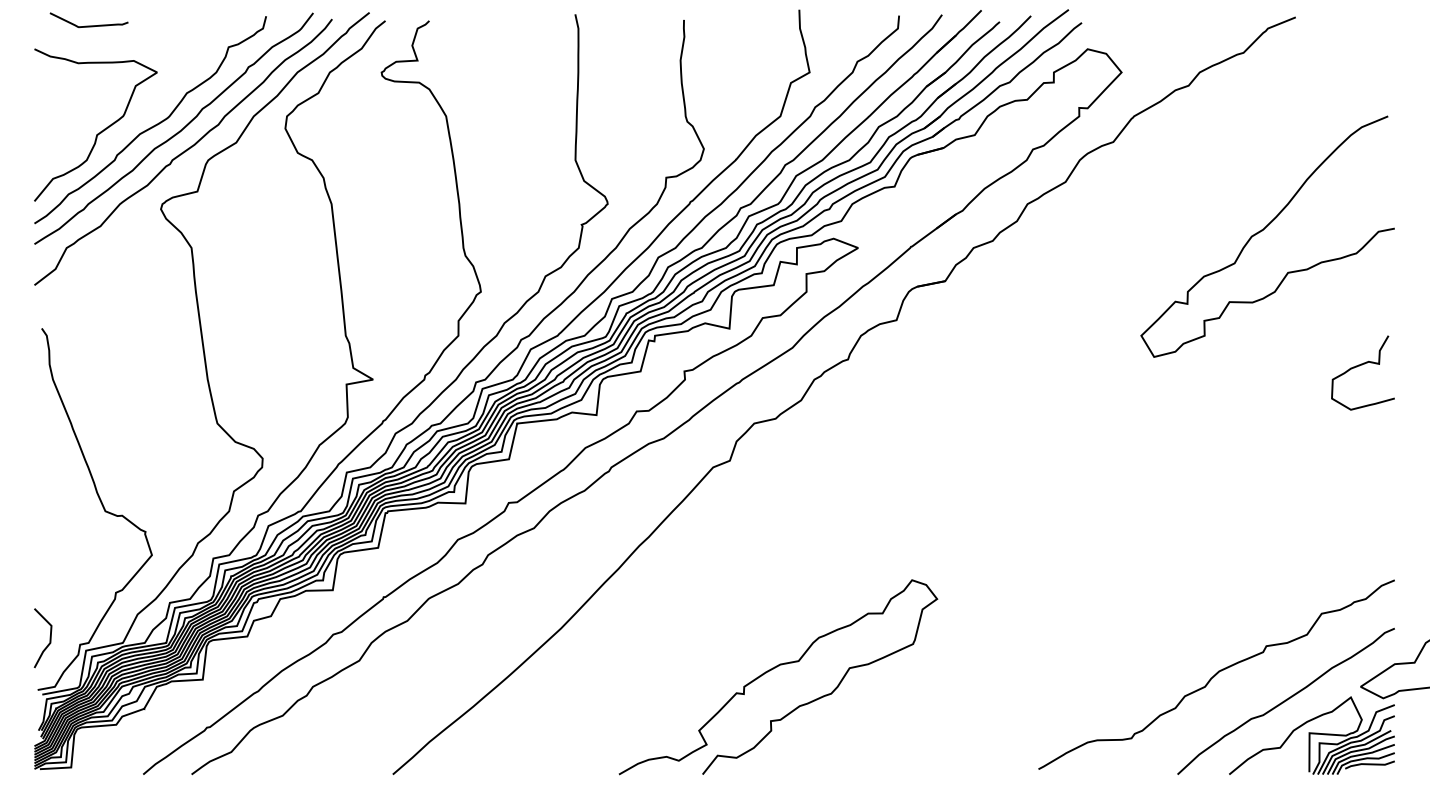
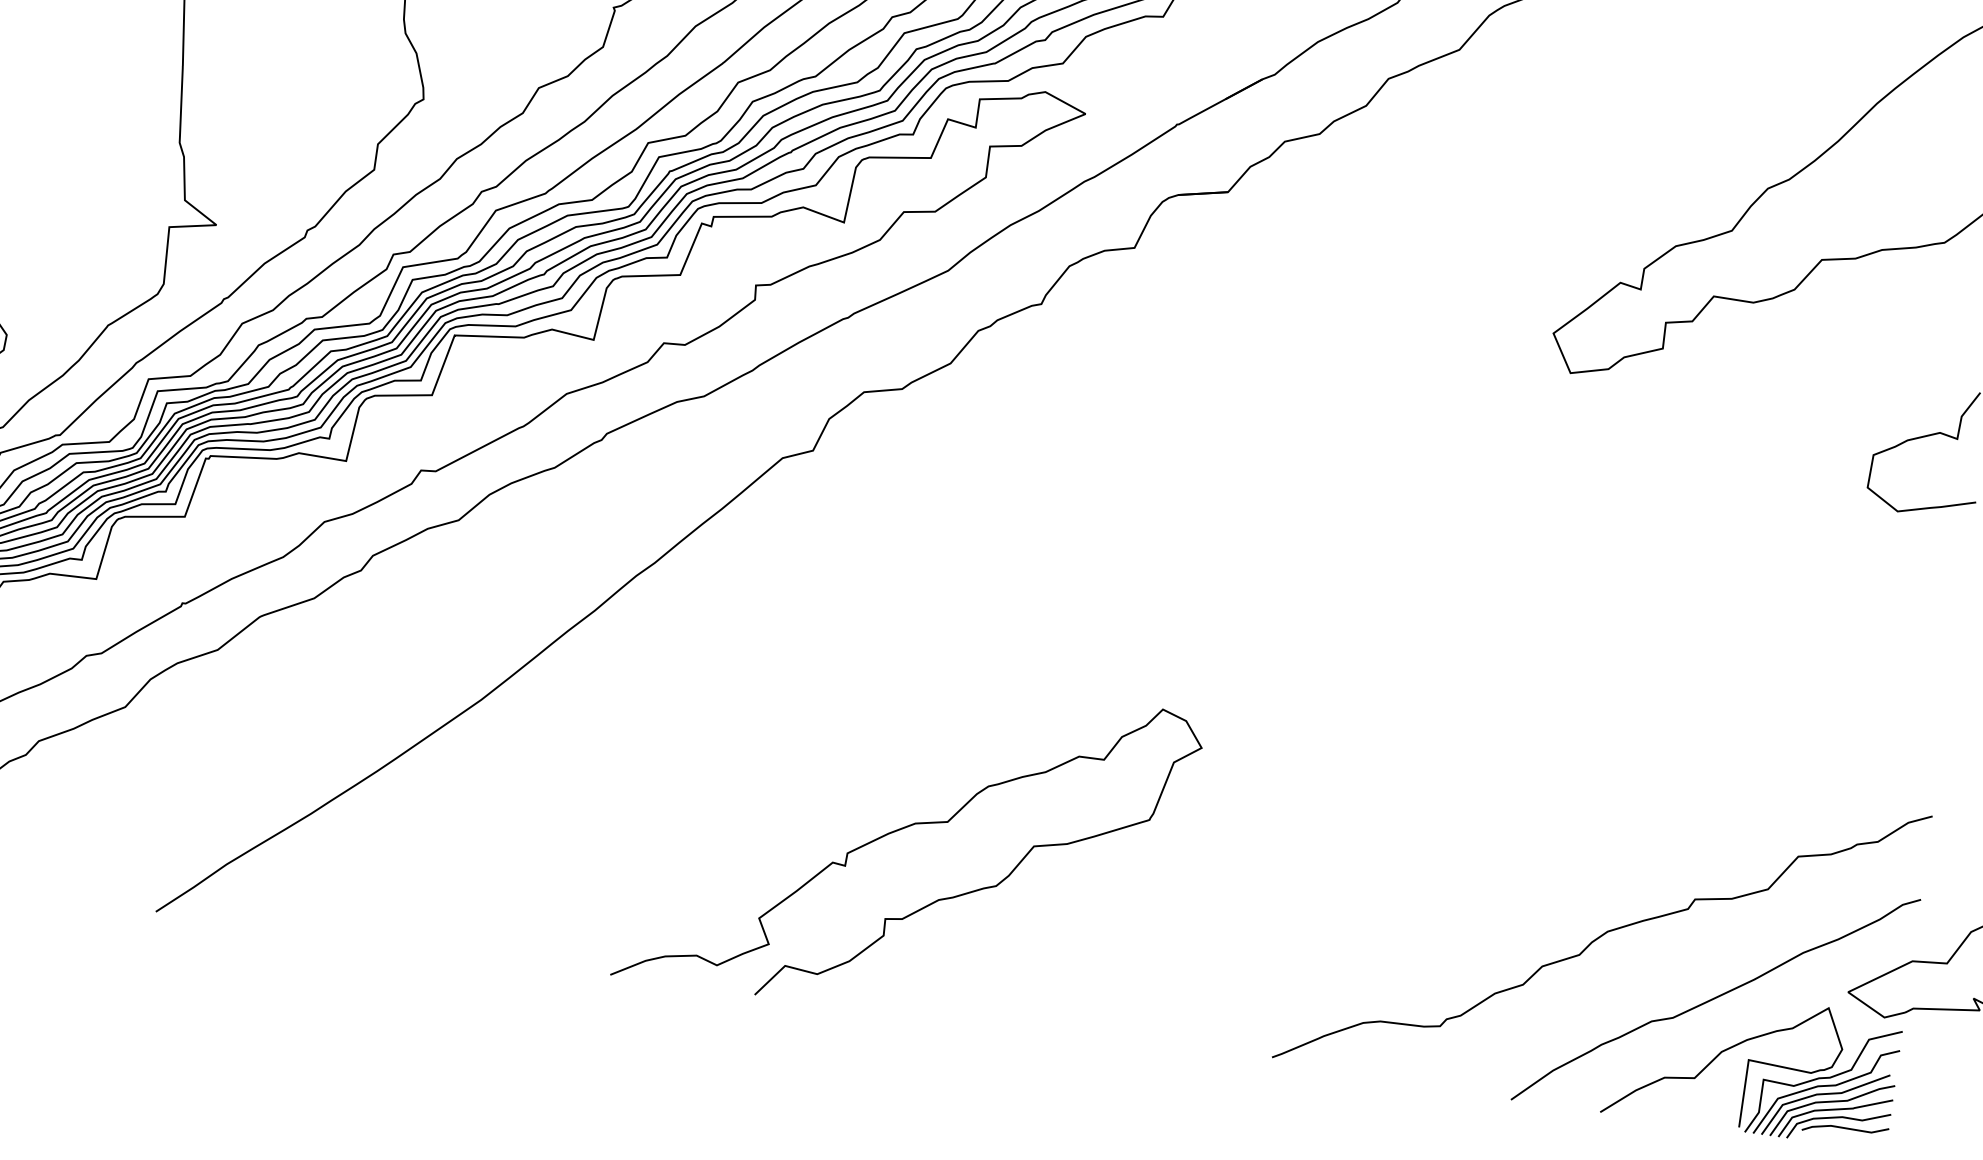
curve: (773, 669) -> (902, 830), moved

